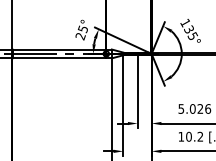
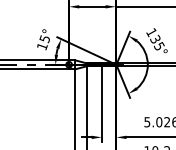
text: (79, 36) -> (41, 46), 25° -> 15°

